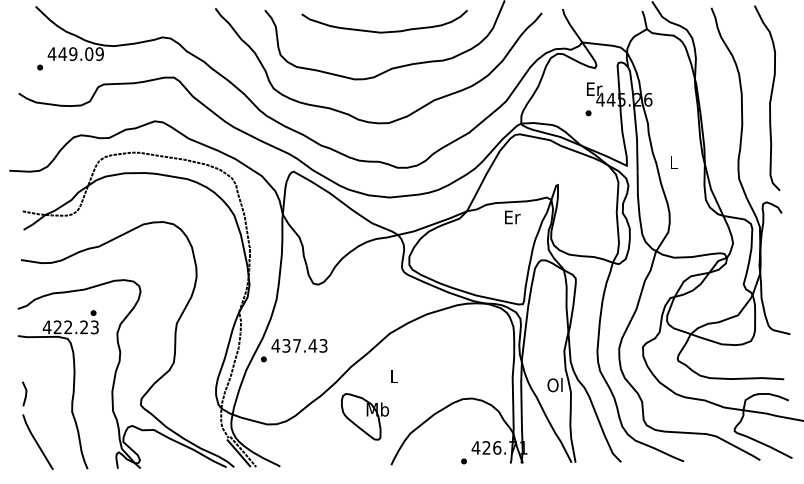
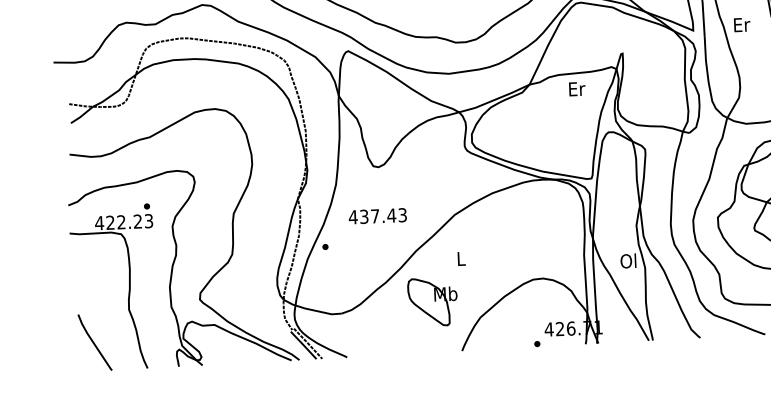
text: (674, 161) -> (742, 24), L -> Er
text: (299, 345) -> (377, 215), moved
line: (25, 393) -> (79, 292), removed

